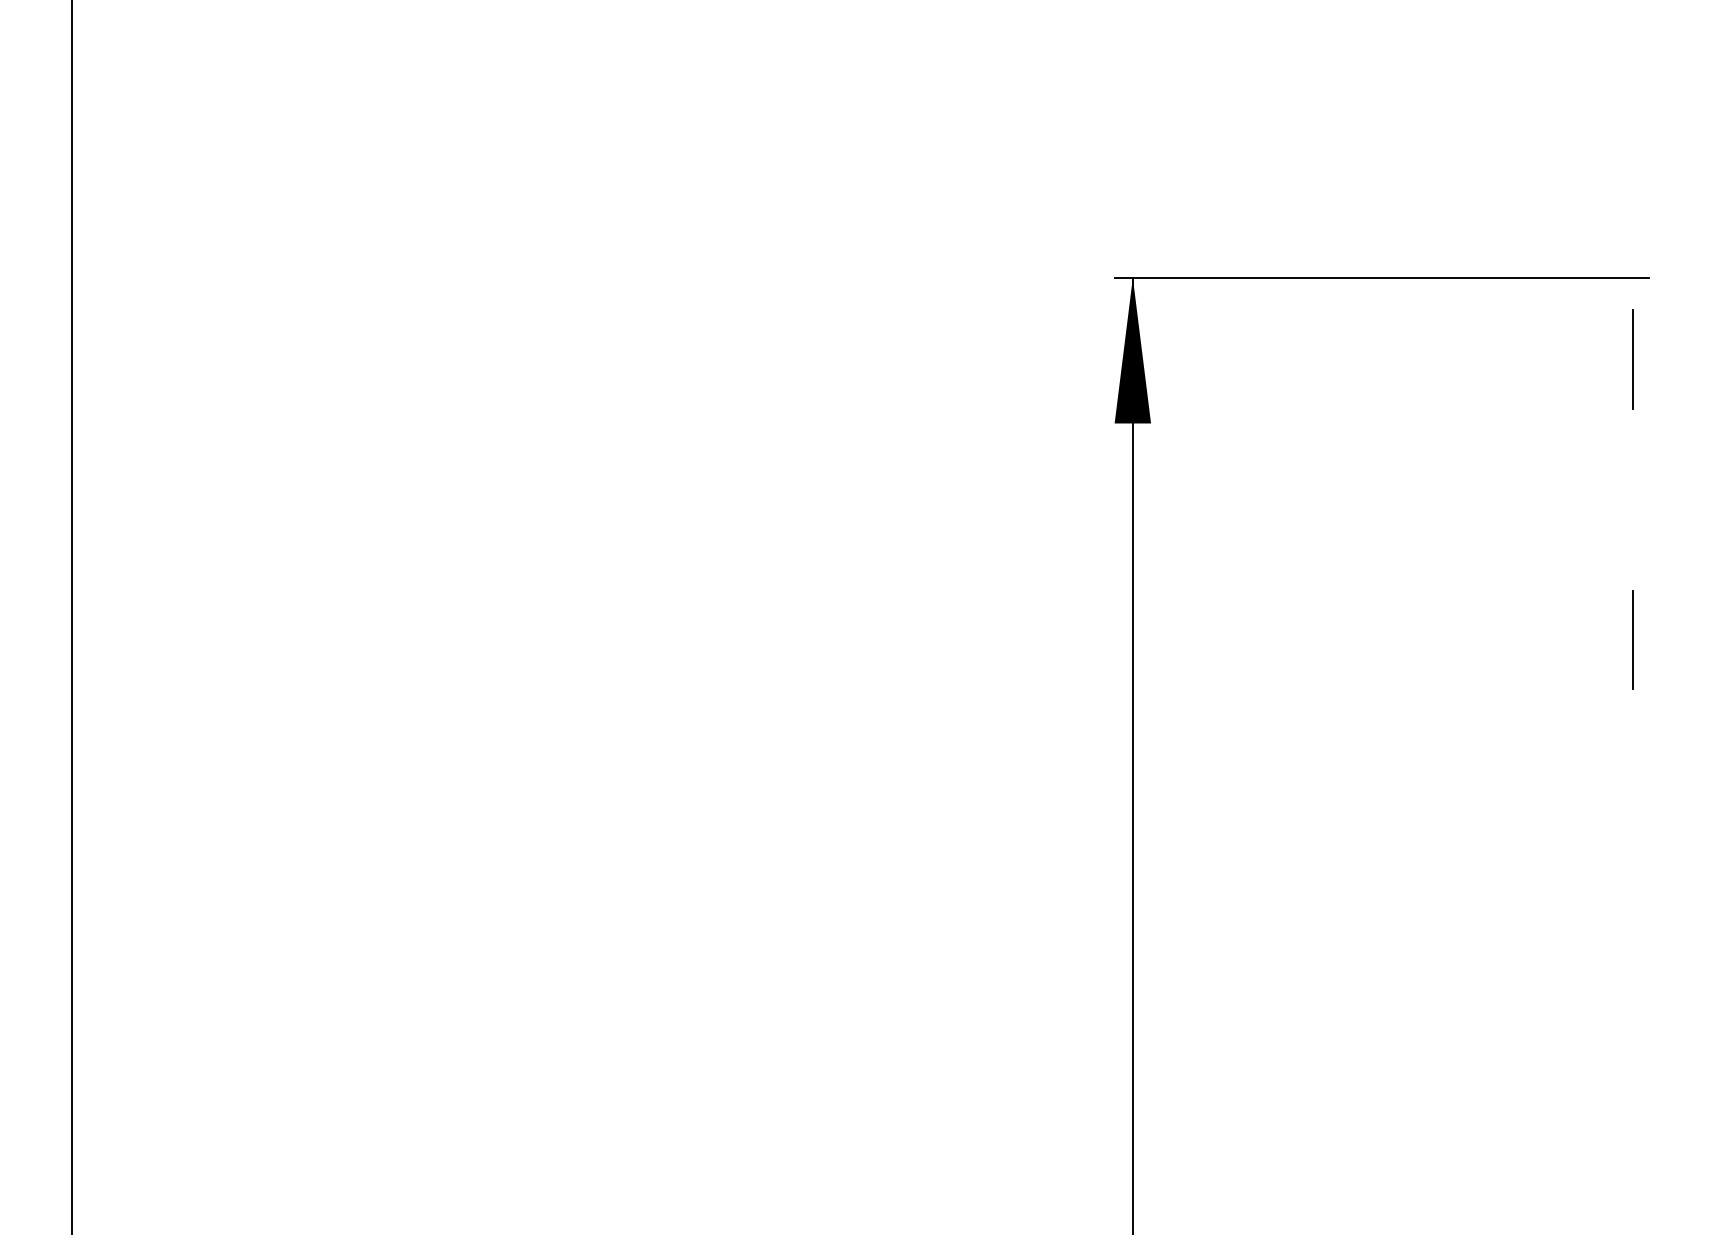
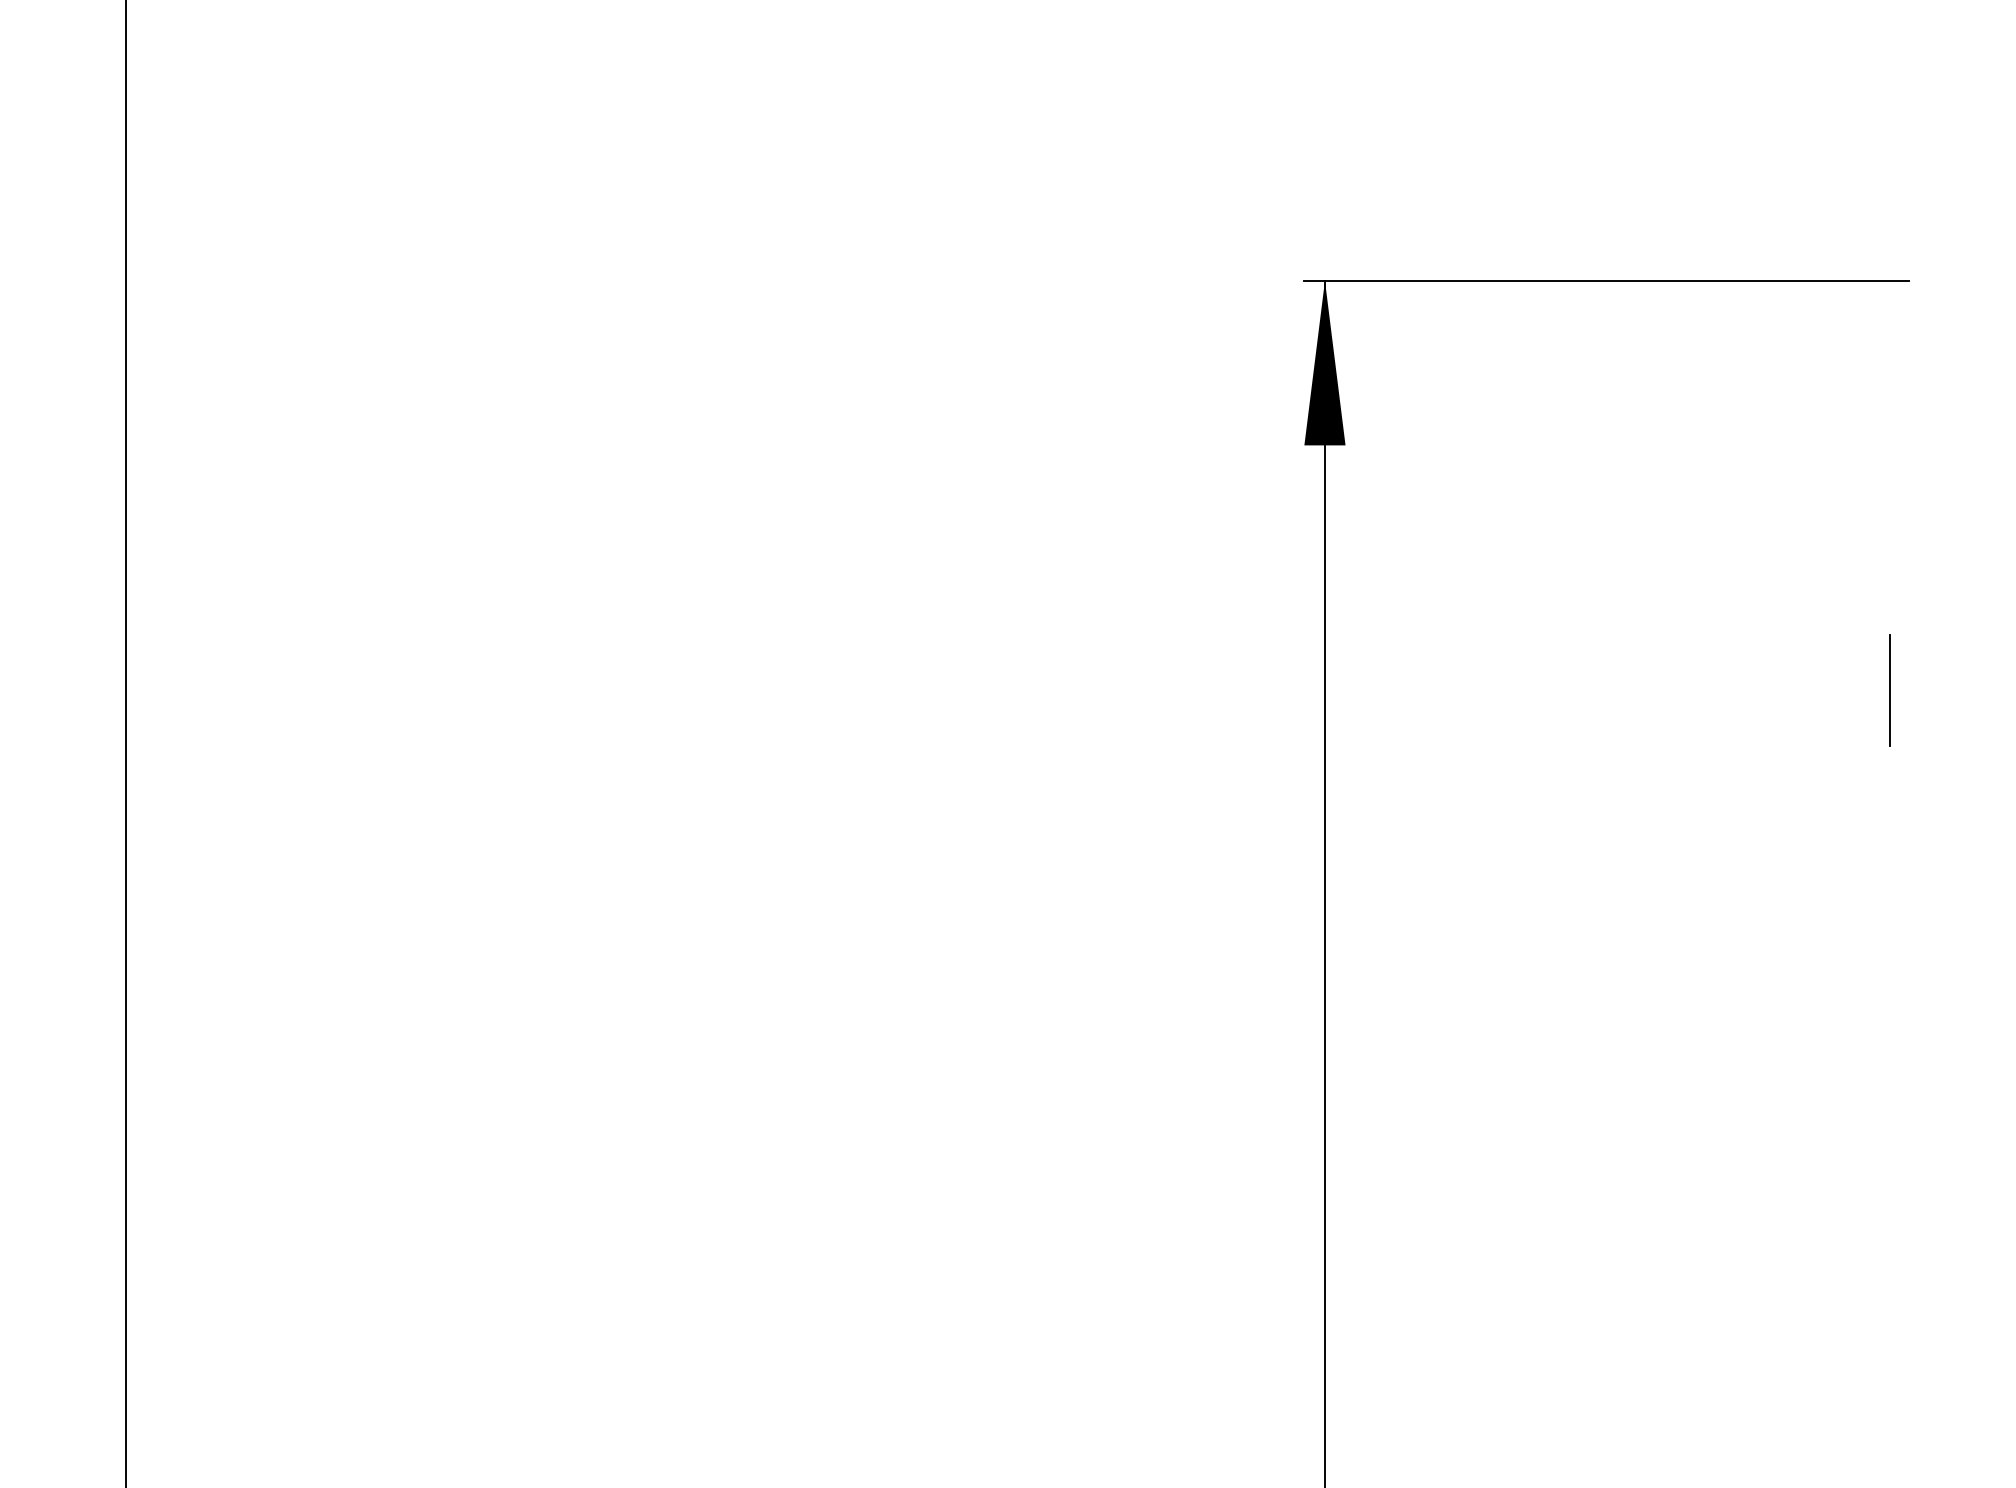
line: (1632, 359) -> (1889, 373), removed

